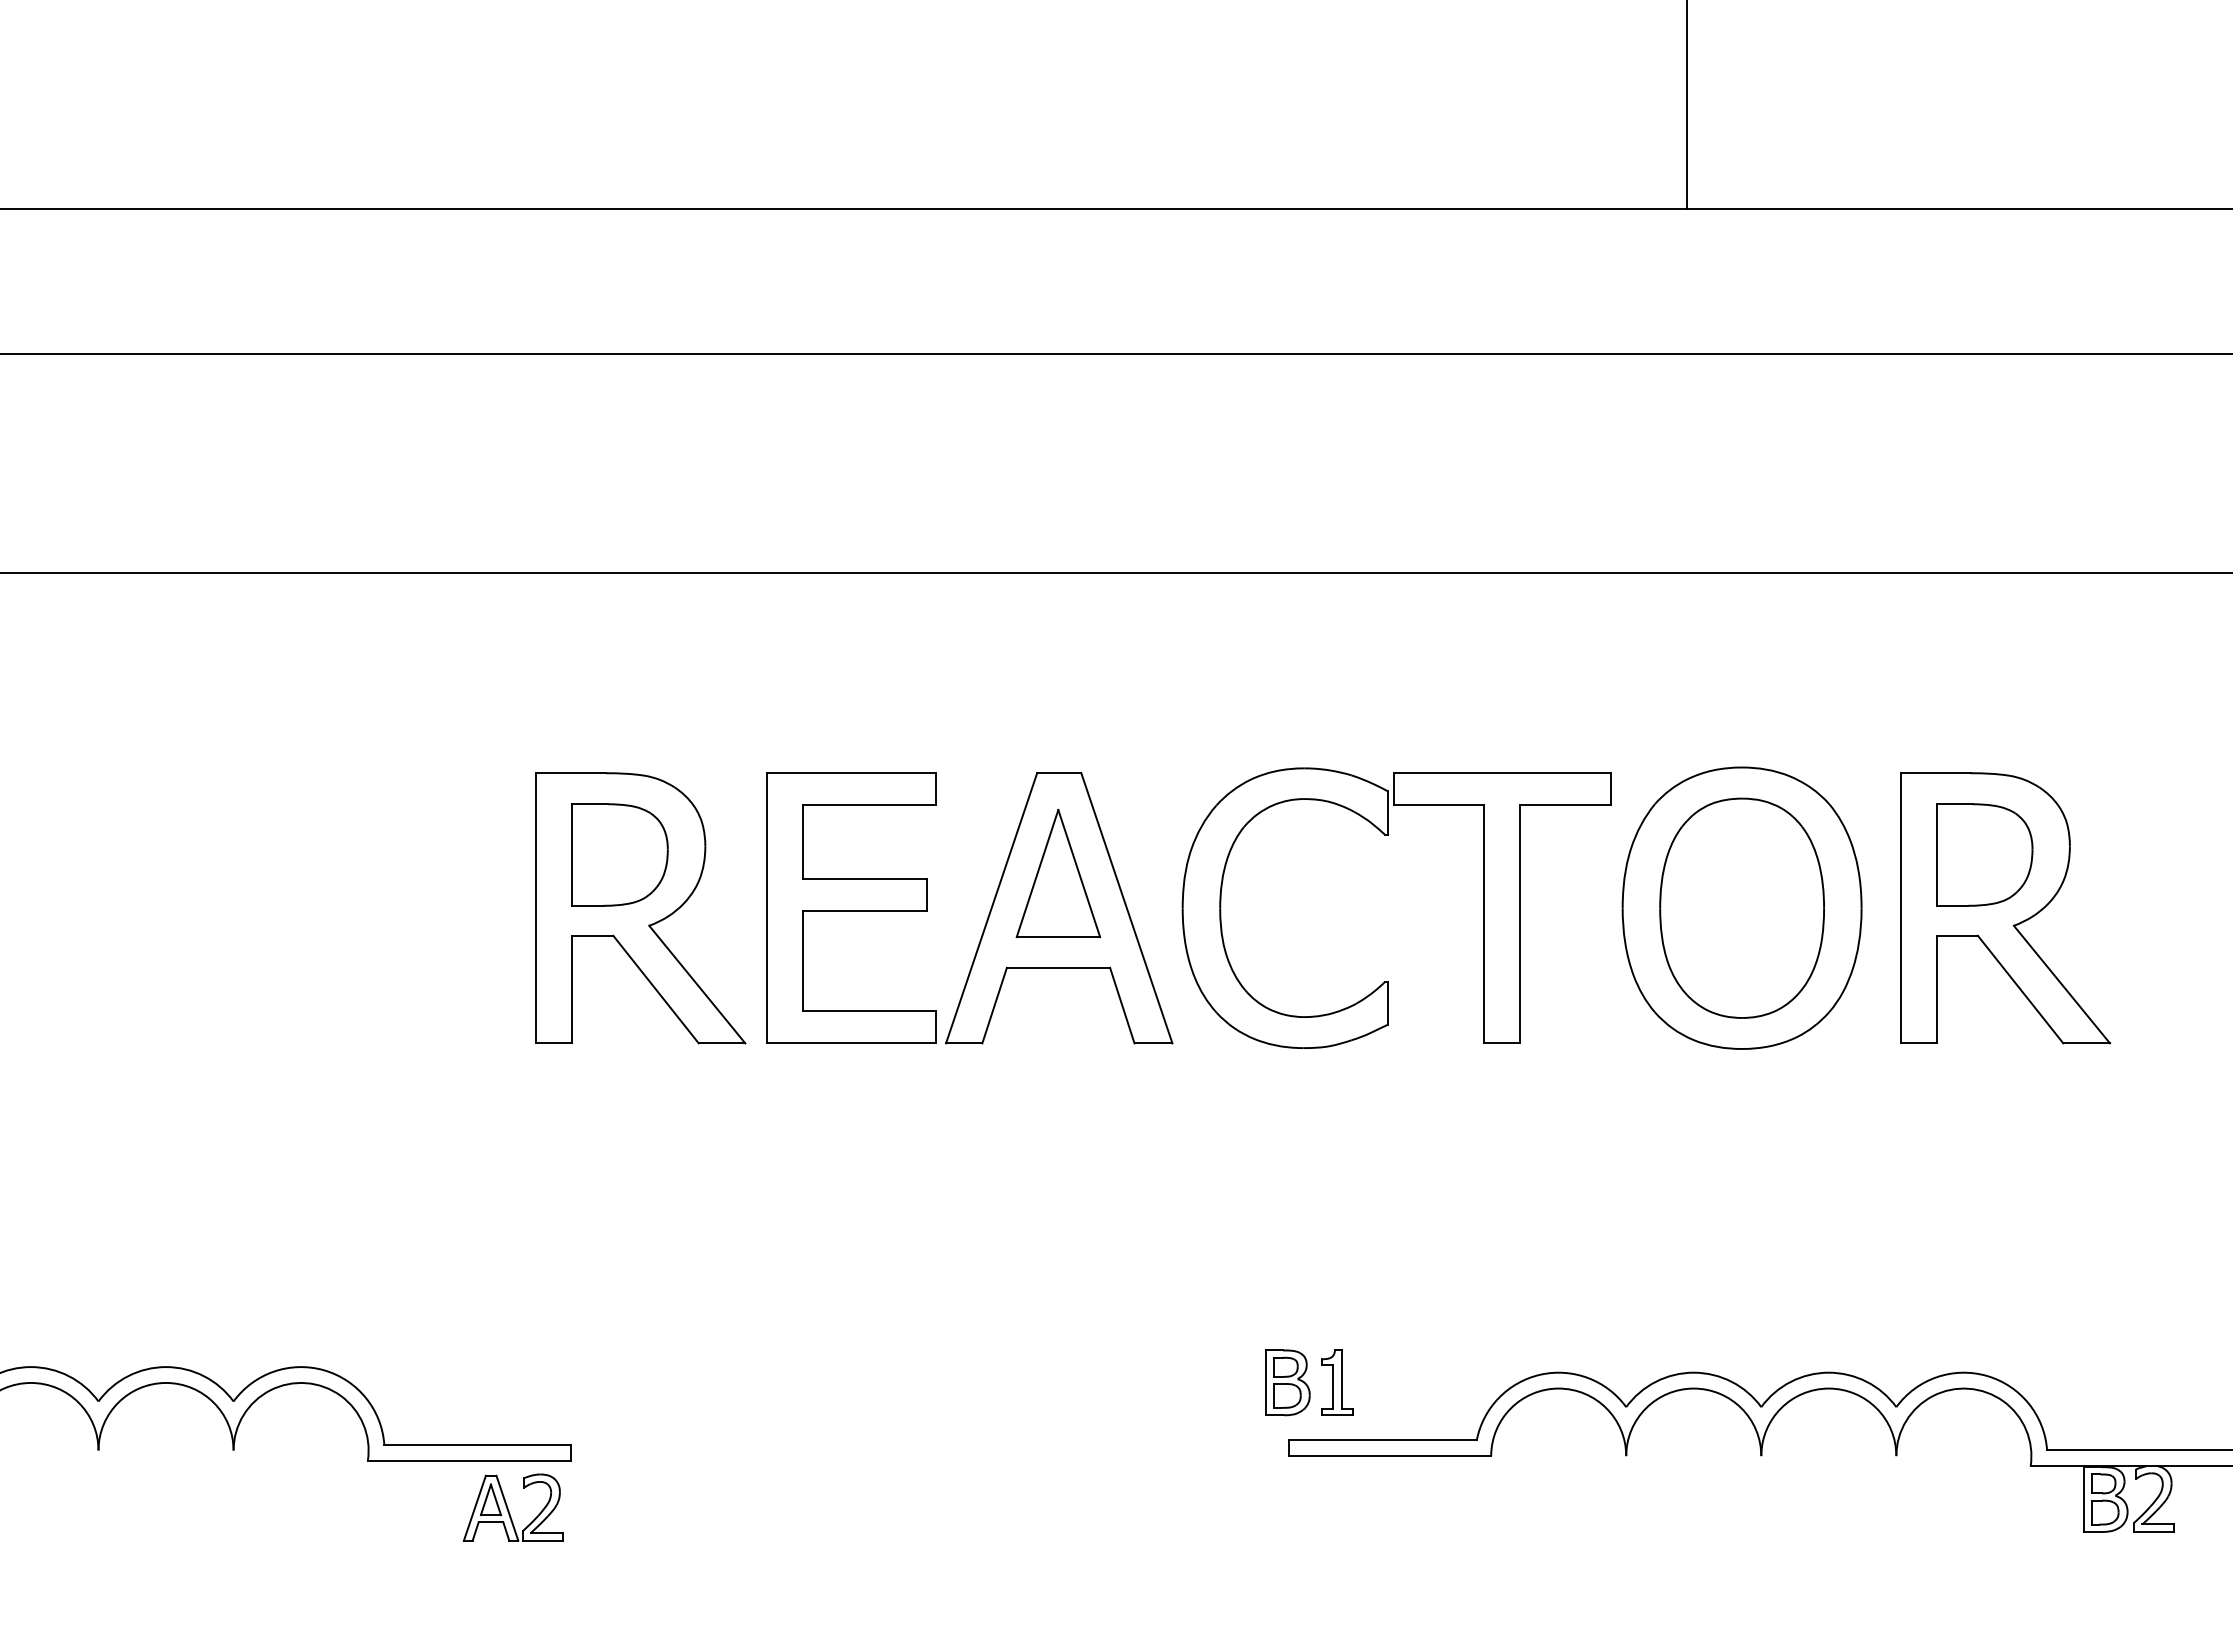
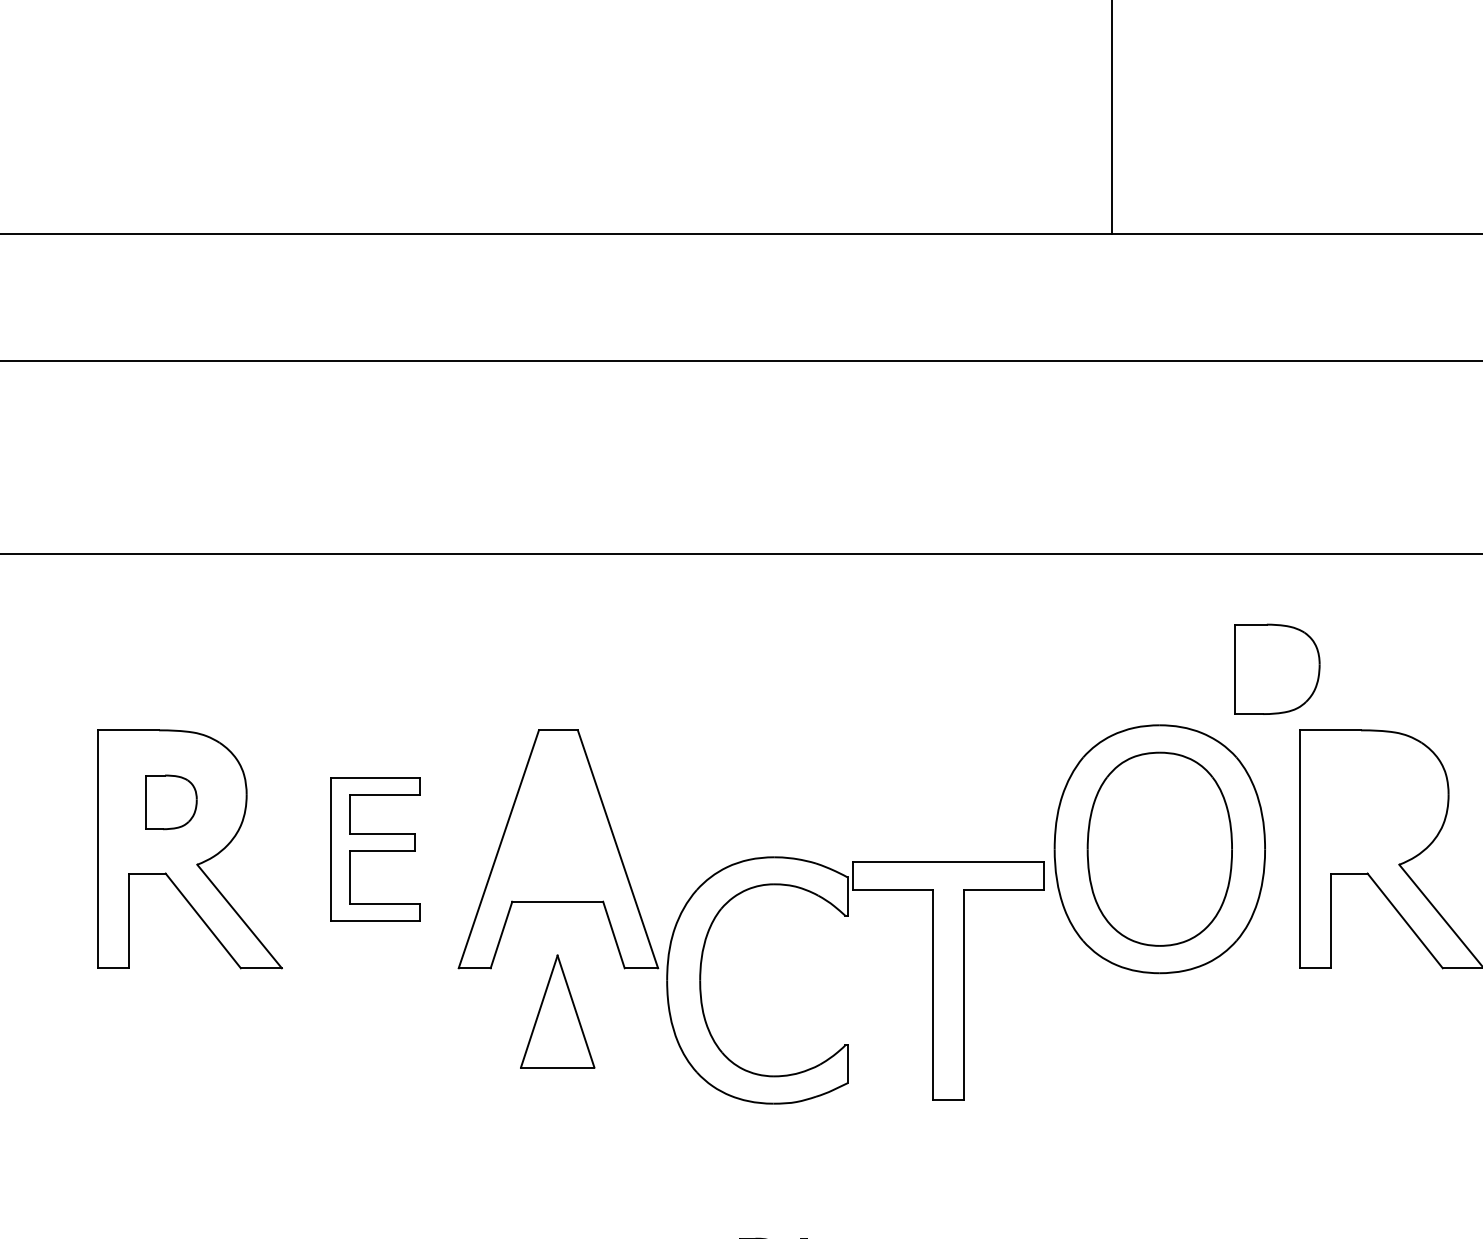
part: (1388, 835) -> (848, 916), moved
part: (619, 854) -> (171, 801), size x0.6
part: (1984, 854) -> (1277, 668), moved
part: (1058, 873) -> (557, 1011), moved
part: (851, 907) -> (375, 848), size x0.6

